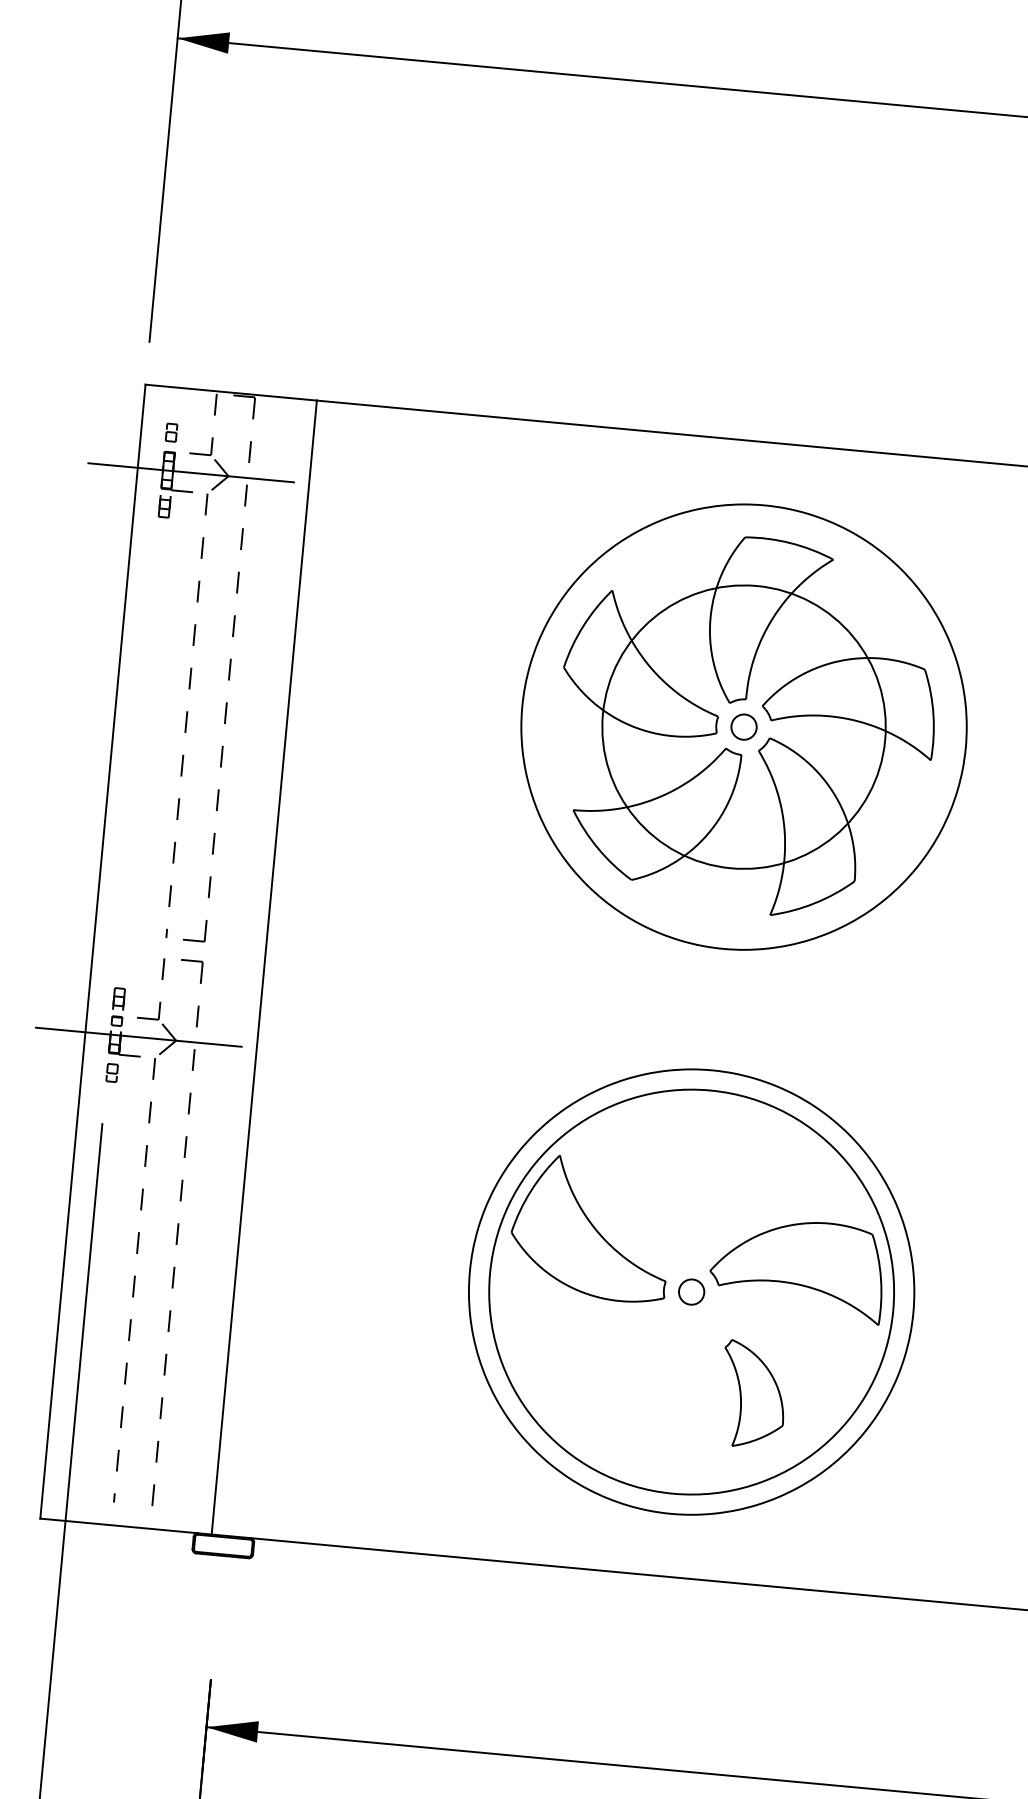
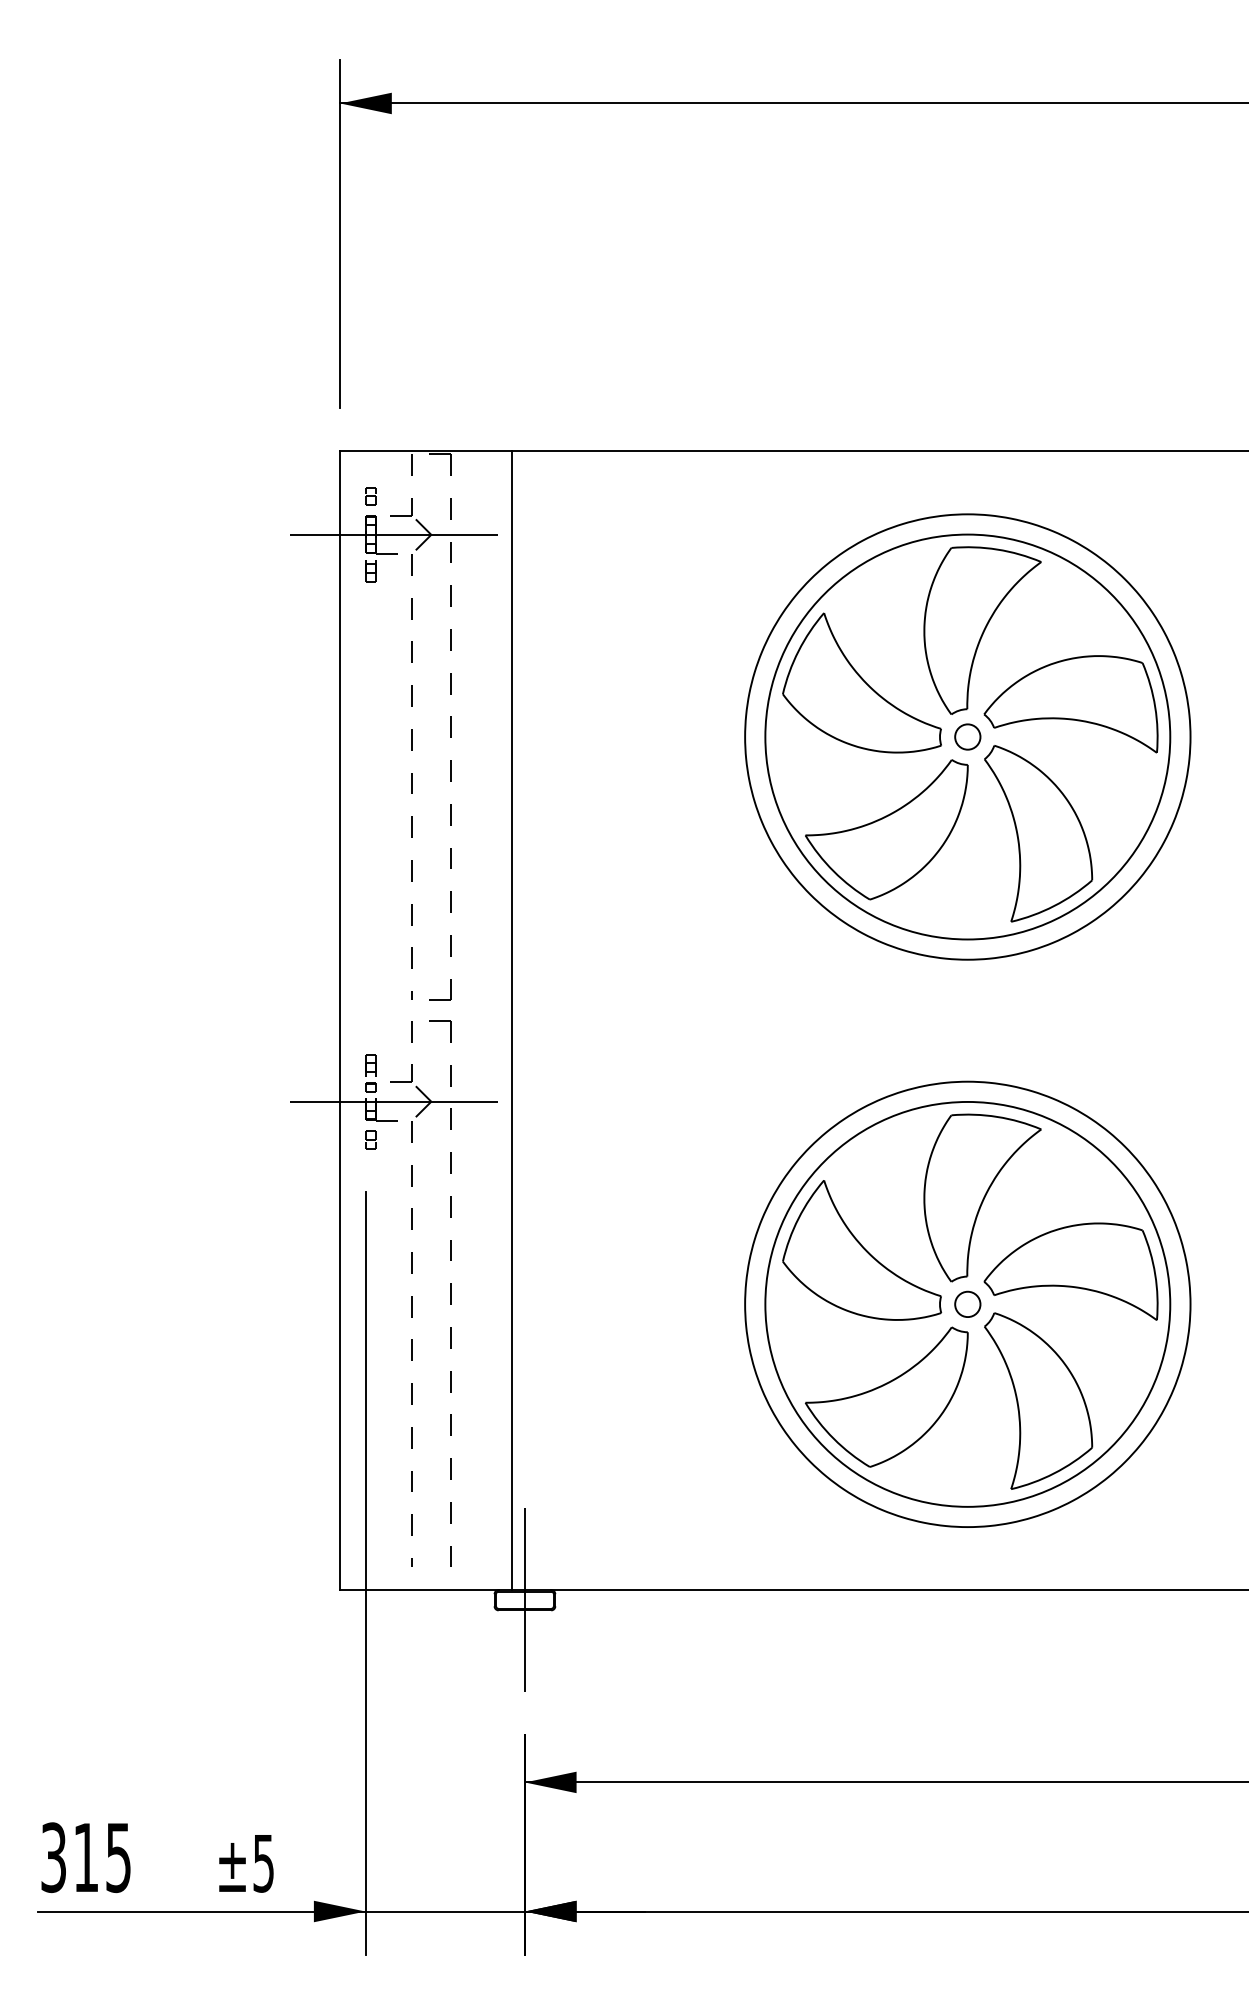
circle: (743, 726) -> (967, 736), size x1.43
part: (716, 1187) -> (982, 1197), added
part: (602, 1376) -> (886, 1396), added
part: (753, 1394) -> (1038, 1400), size x1.67
line: (222, 1545) -> (524, 1600), added

